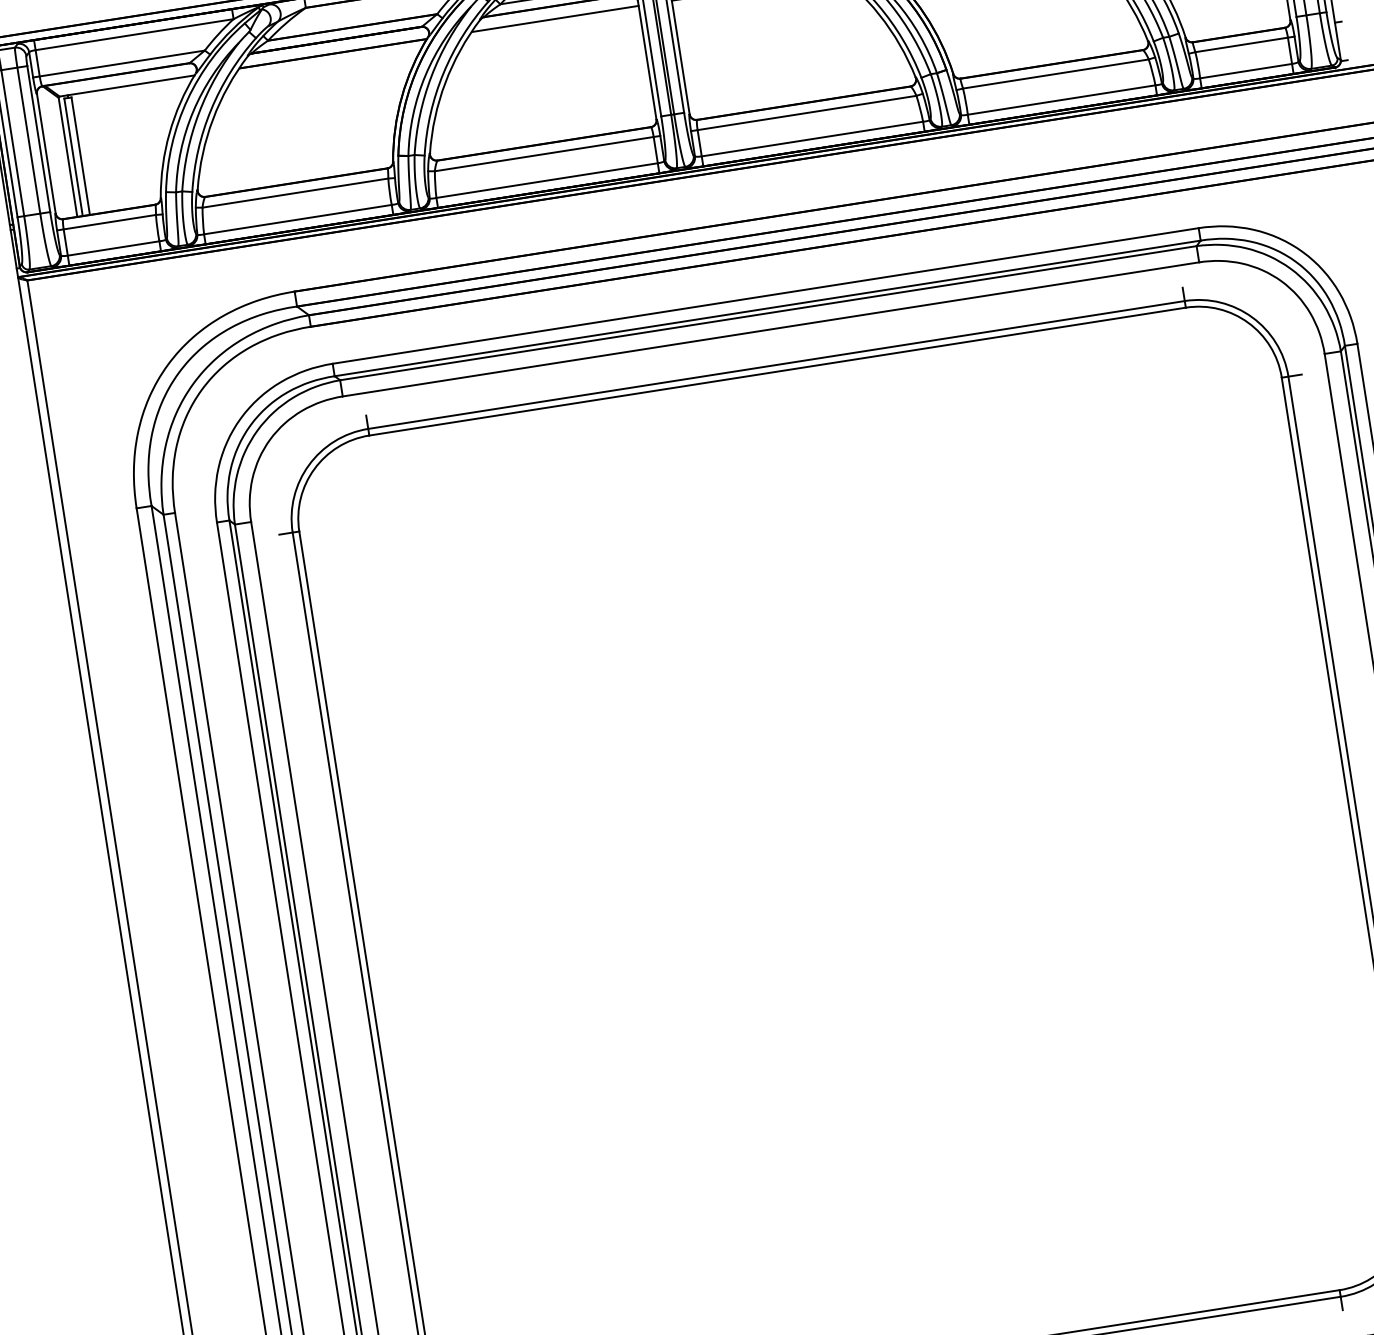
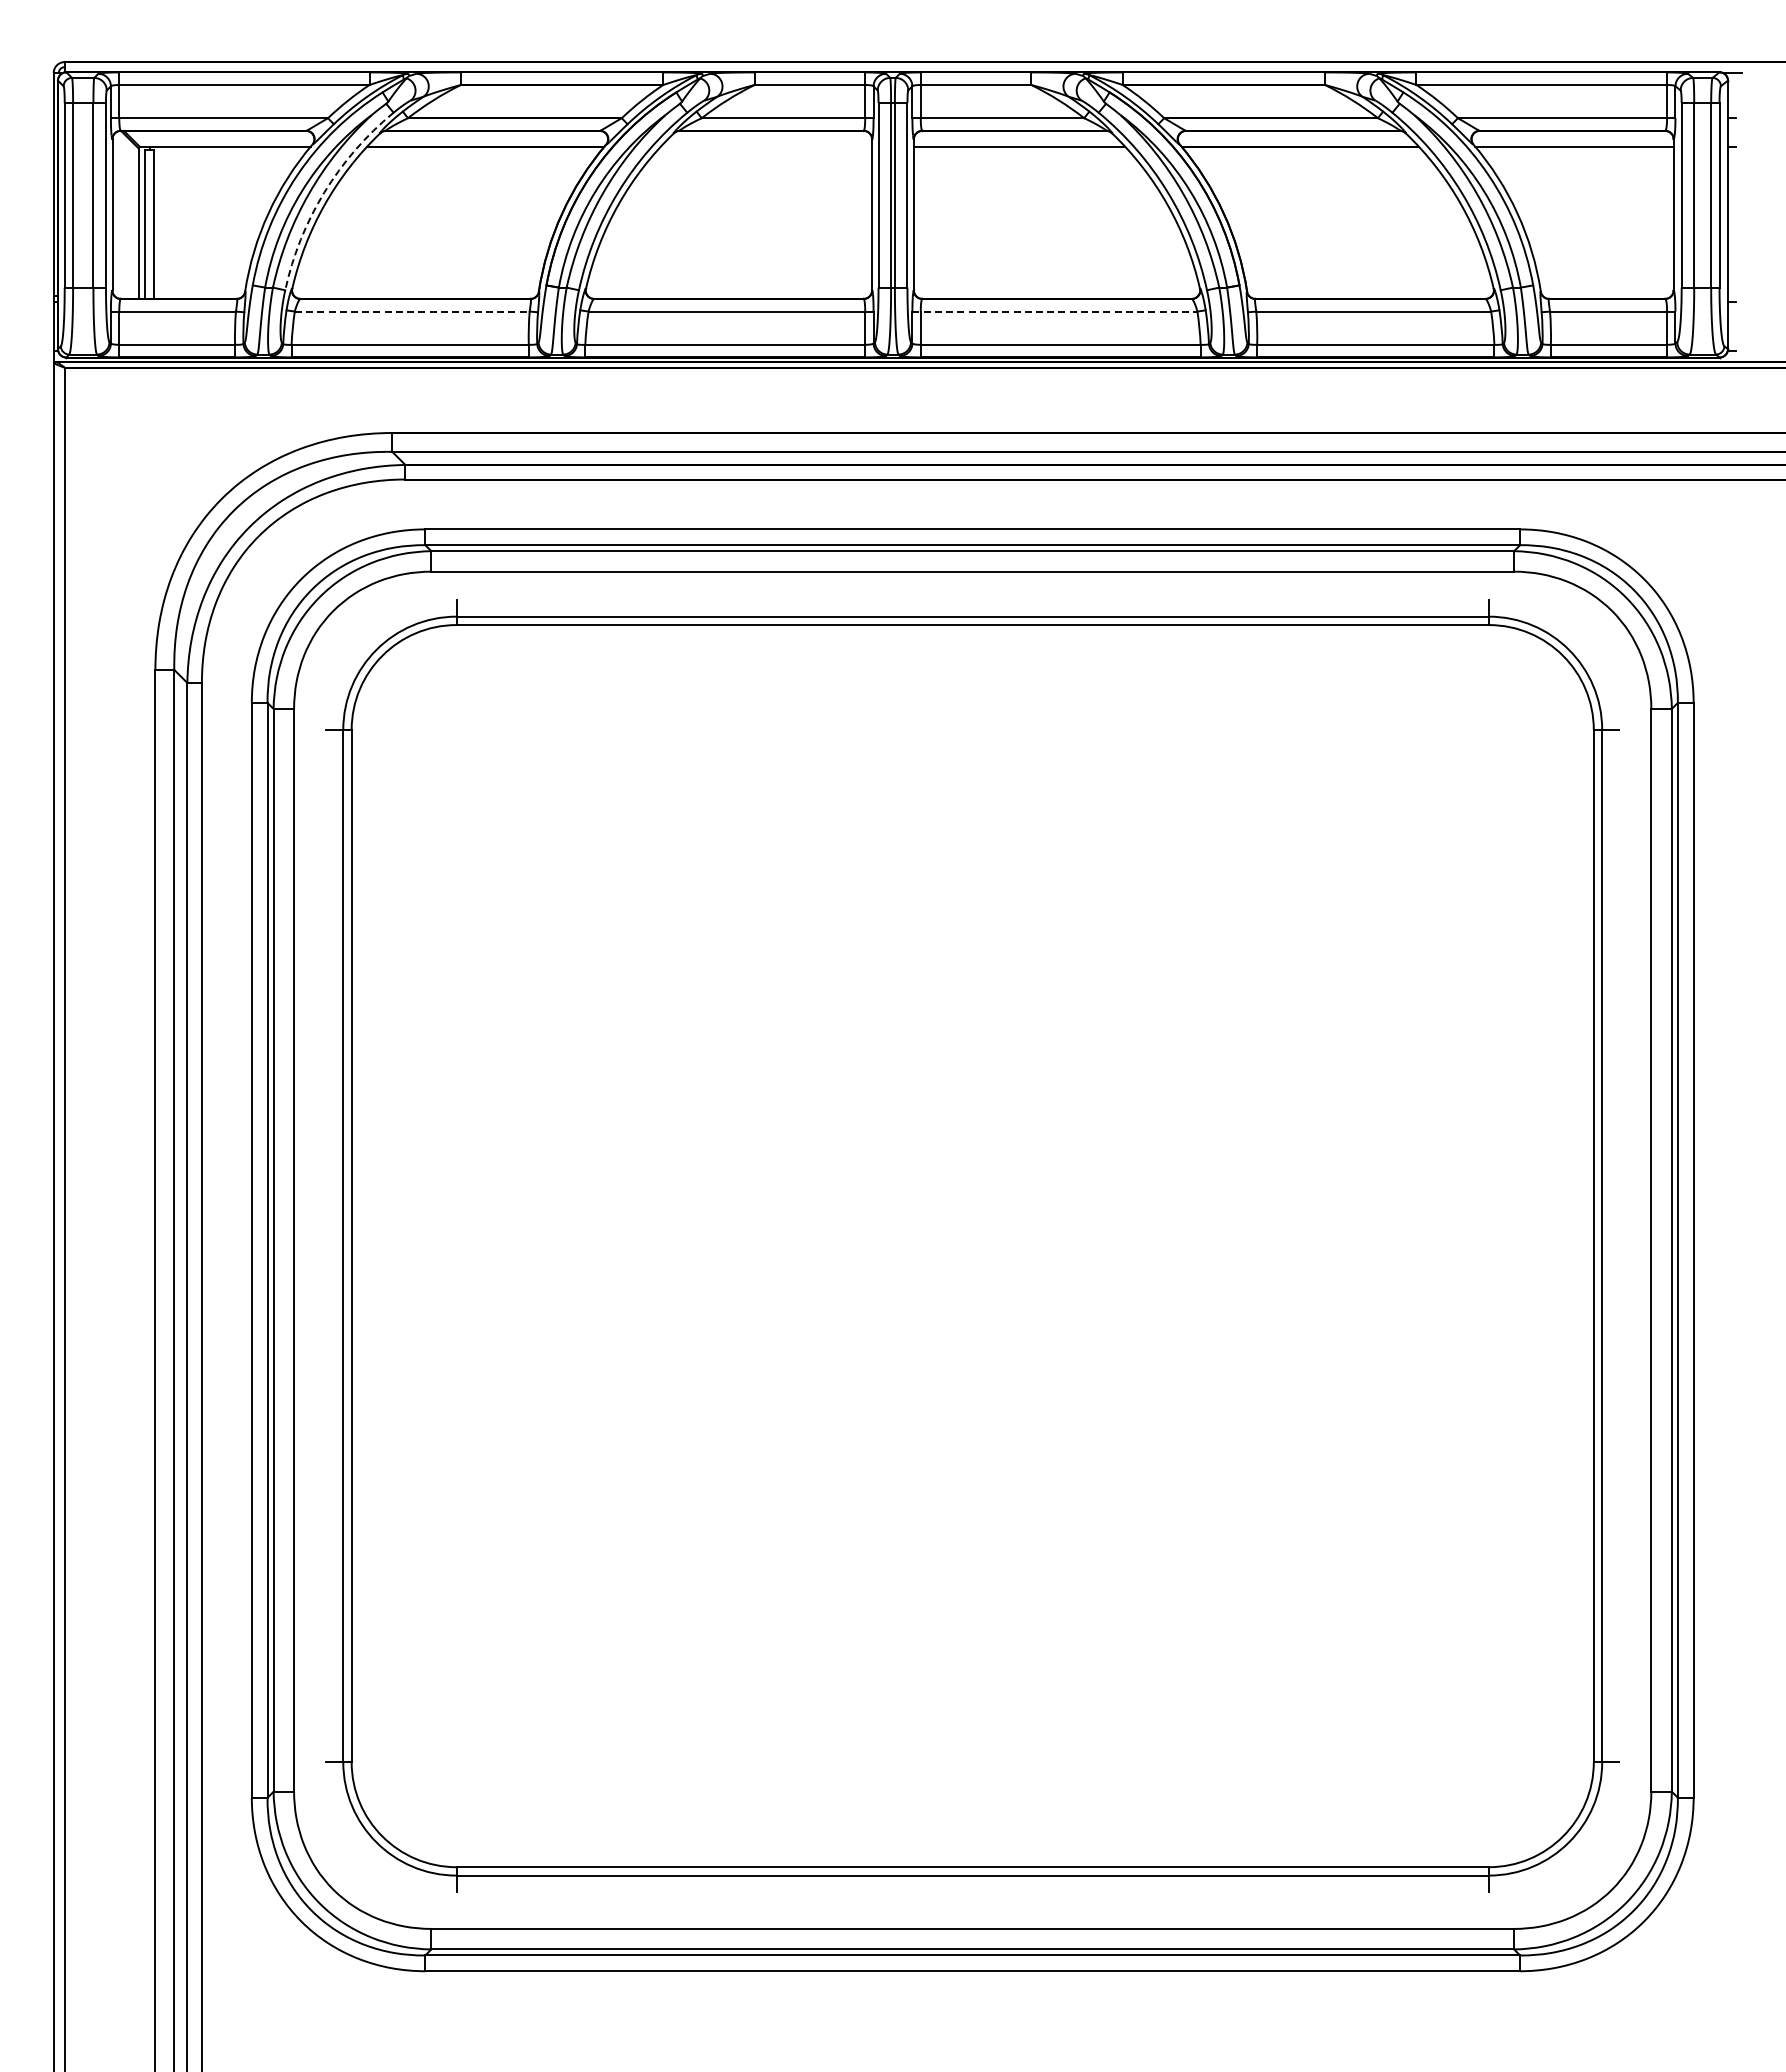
line: (555, 18) -> (766, 146), removed
arc: (211, 109) -> (324, 192), solid -> dashed
line: (803, 113) -> (1054, 311), solid -> dashed
line: (295, 193) -> (412, 311), solid -> dashed

